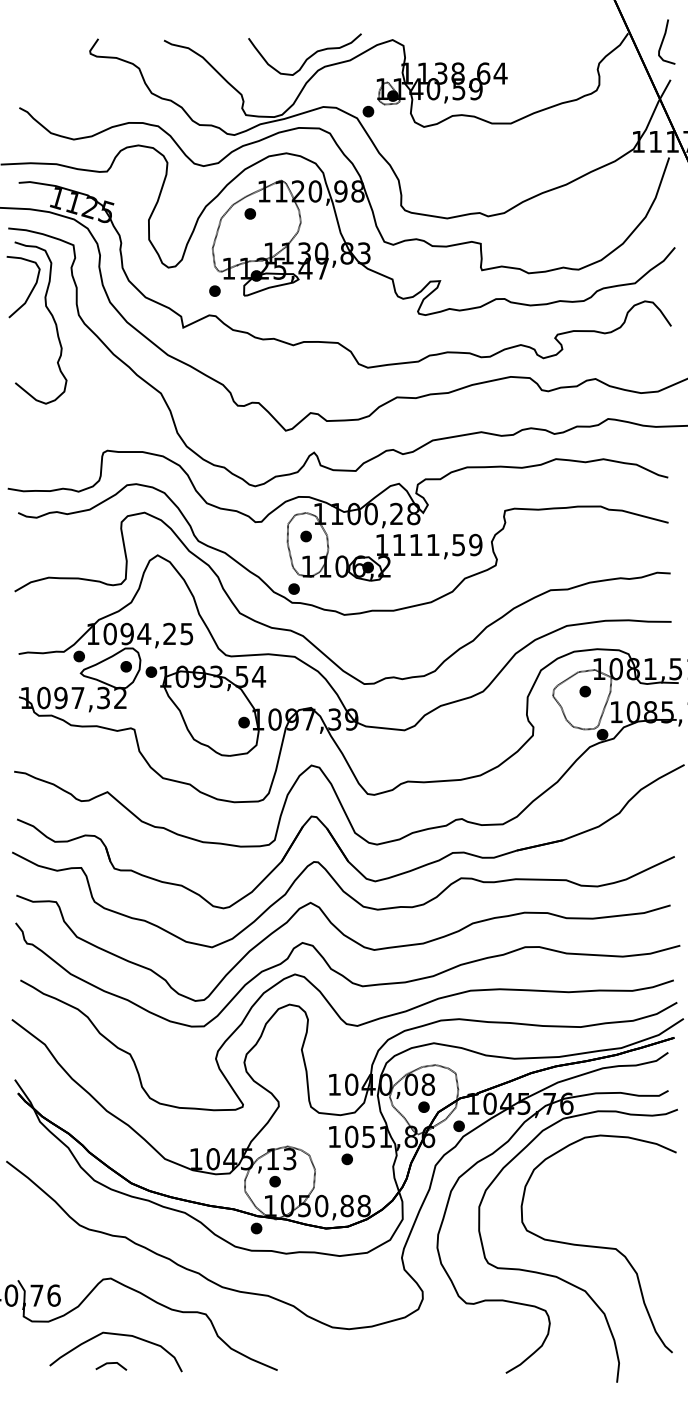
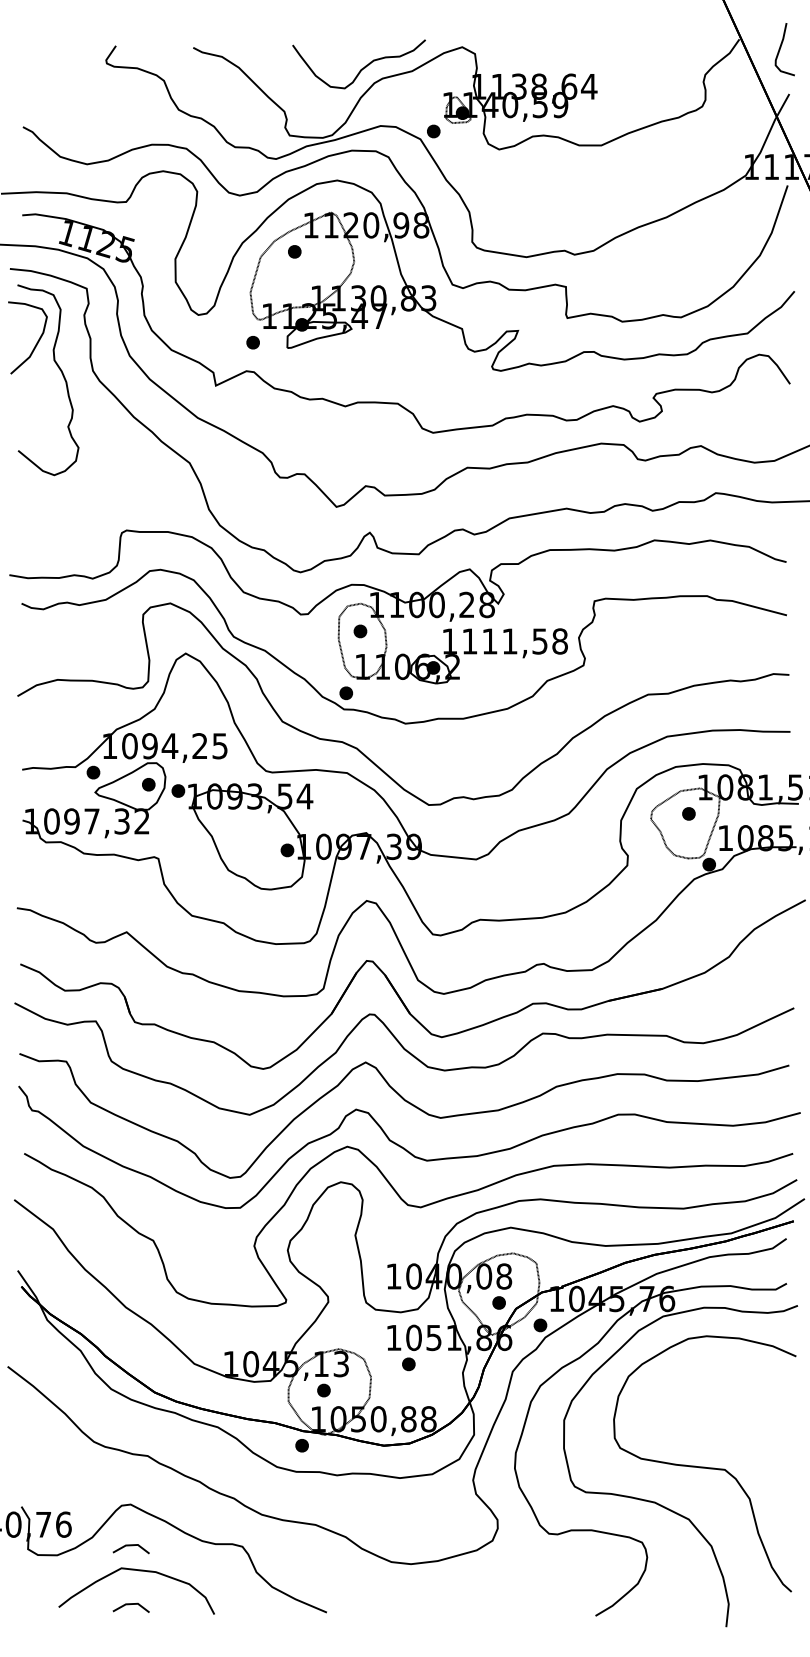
text: (475, 545) -> (559, 641), 1111,59 -> 1111,58
line: (110, 1314) -> (130, 1546), added

